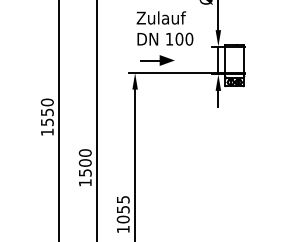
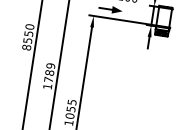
text: (46, 132) -> (26, 47), 1550 -> 8550
text: (85, 162) -> (49, 72), 1500 -> 1789

